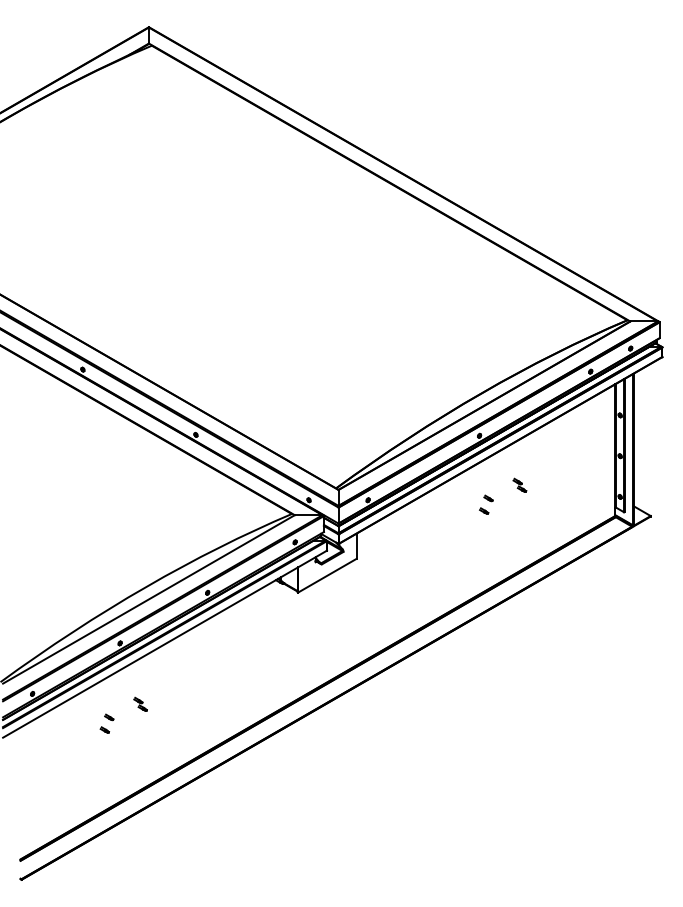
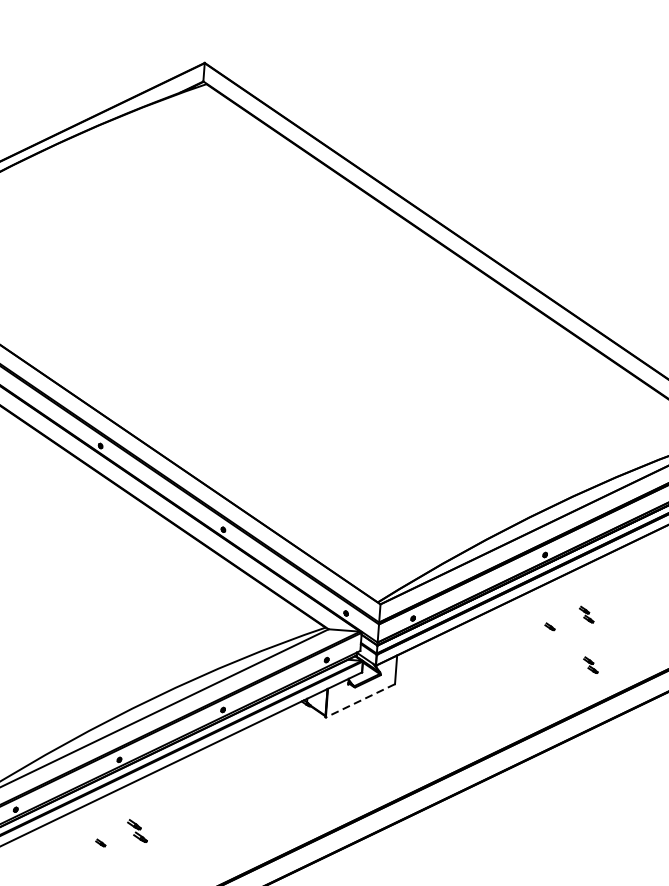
part: (484, 510) -> (544, 640), removed
part: (526, 528) -> (590, 664), added
line: (327, 575) -> (360, 700), solid -> dashed
part: (140, 703) -> (137, 829), size x1.4
part: (104, 729) -> (94, 856), removed

